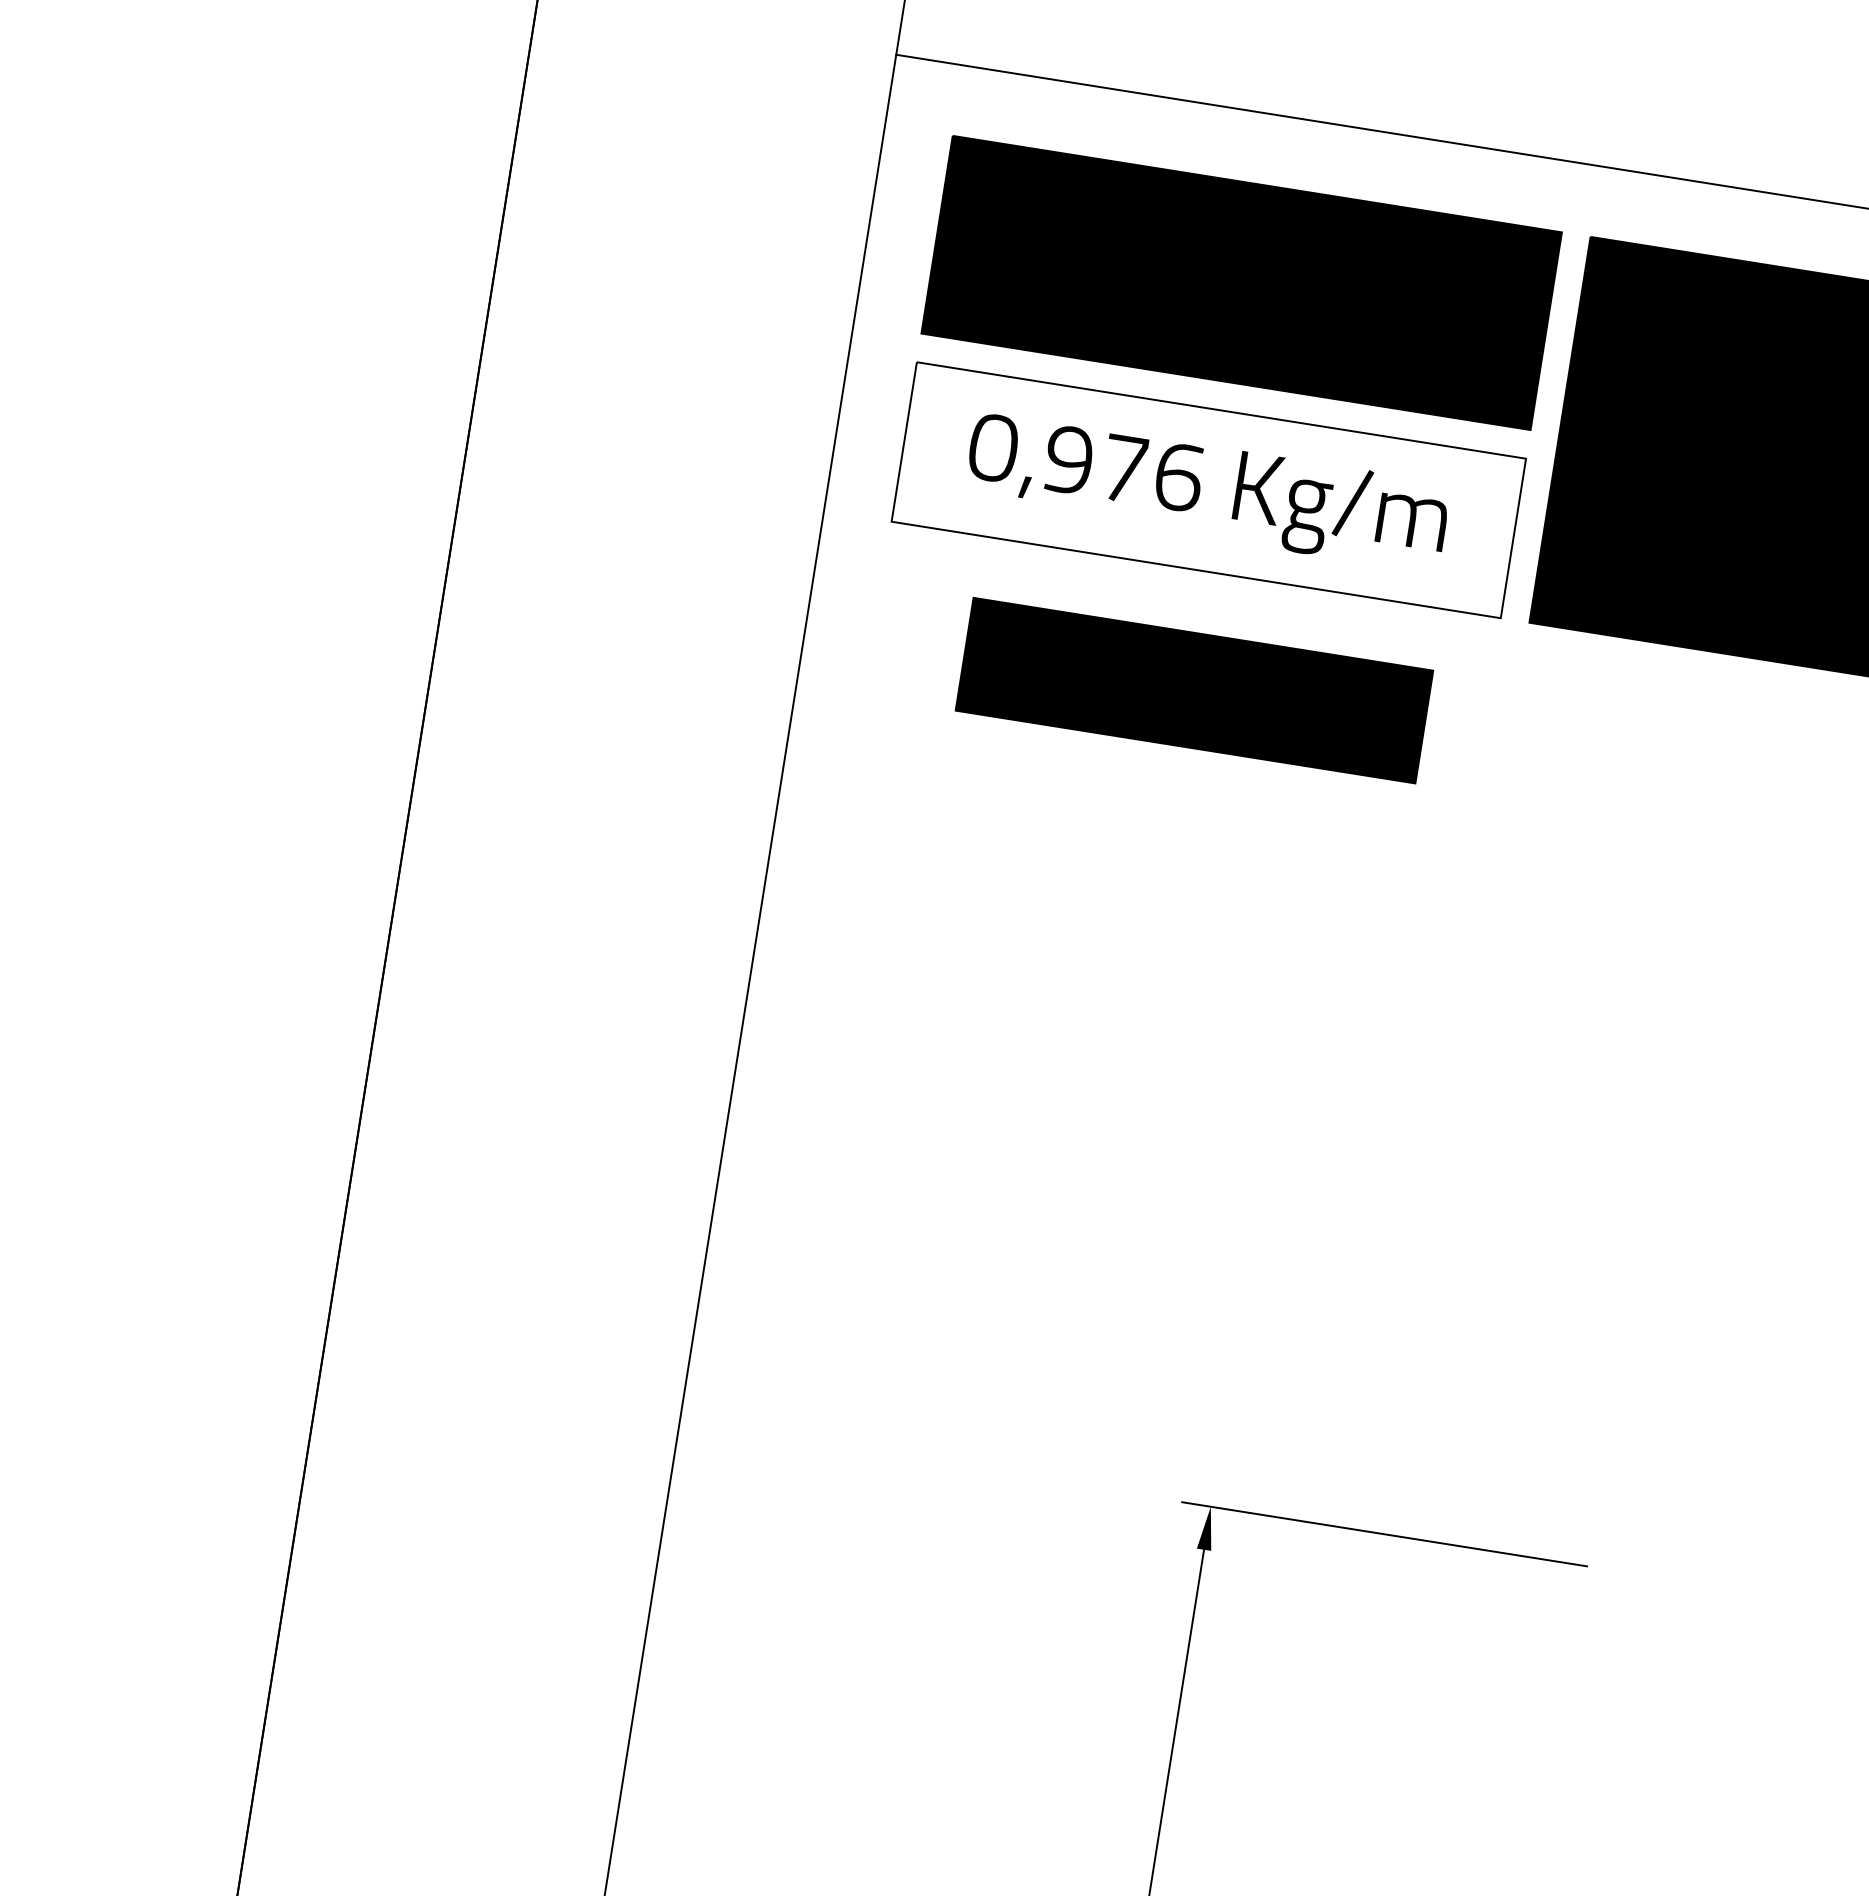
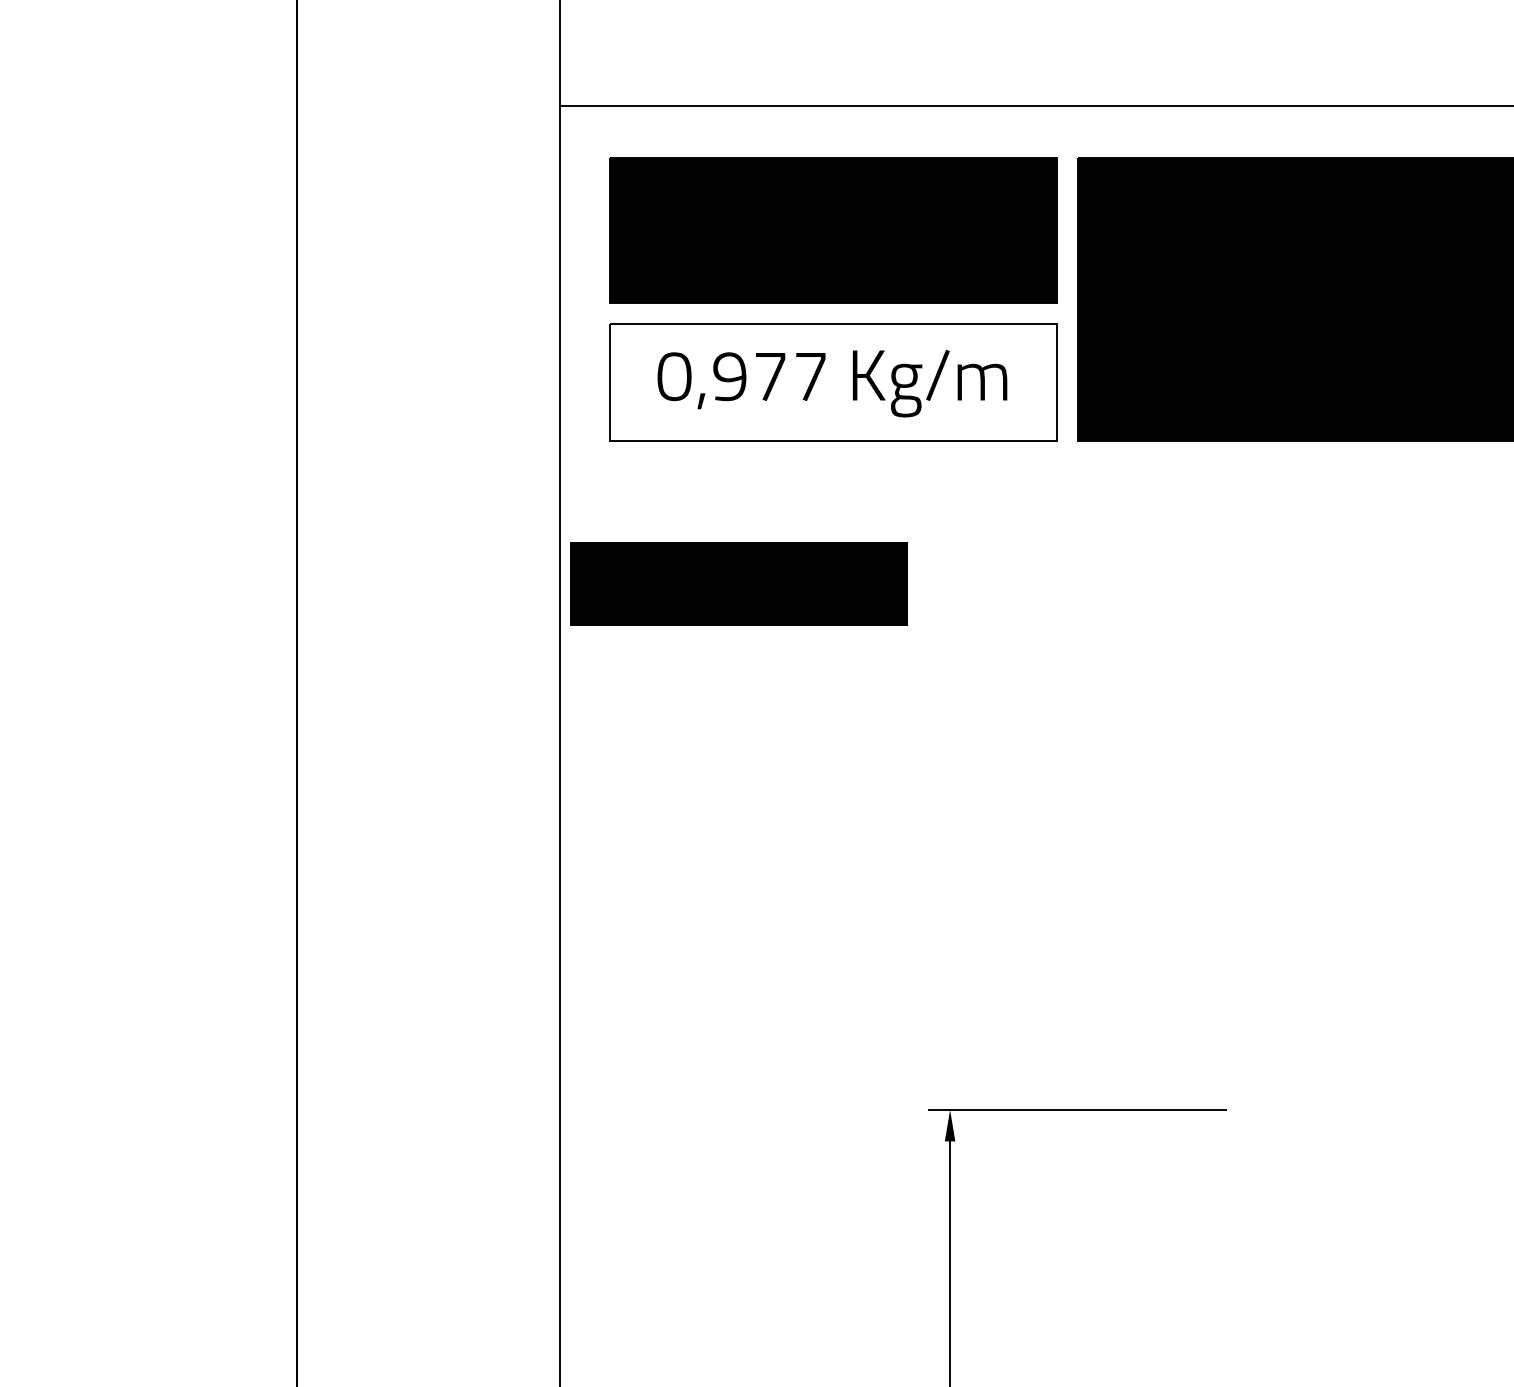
text: (1178, 477) -> (810, 376), 0,976 -> 0,977
text: (1194, 690) -> (738, 583), moved

